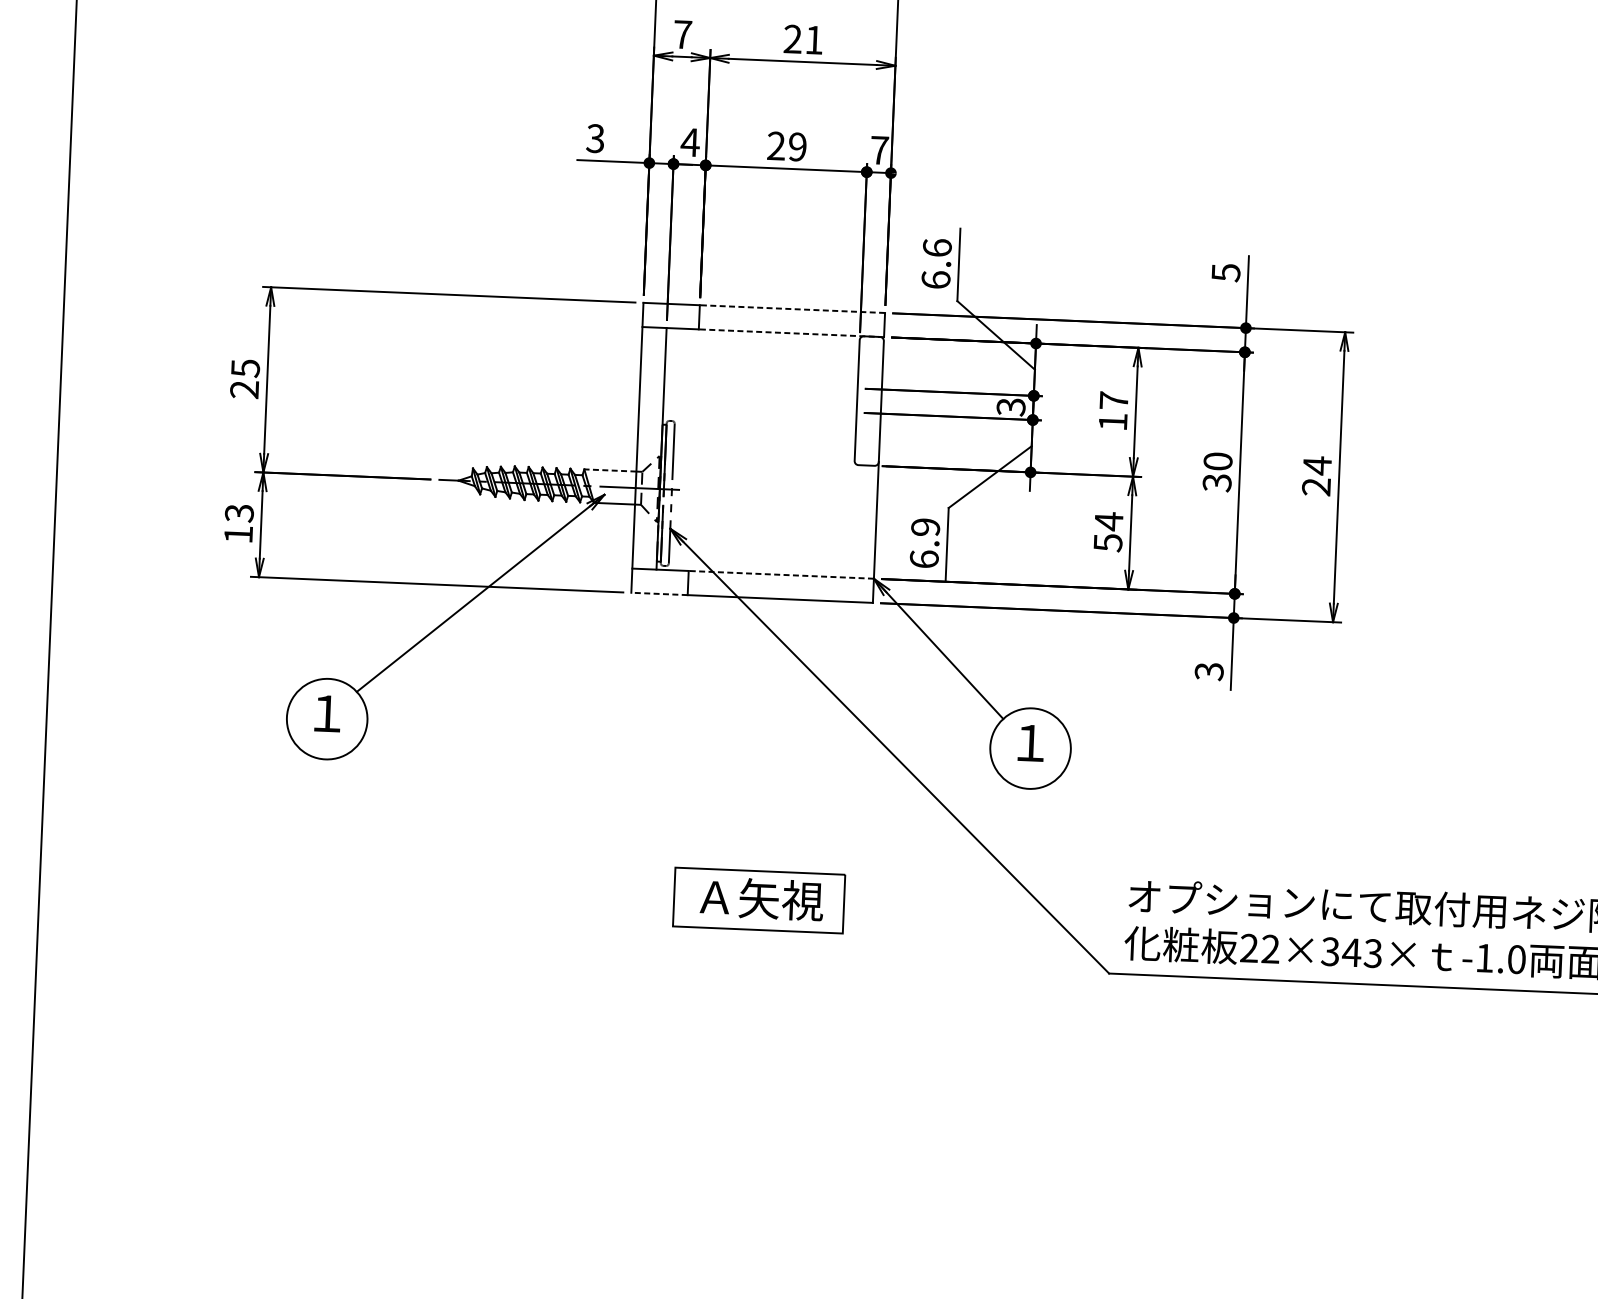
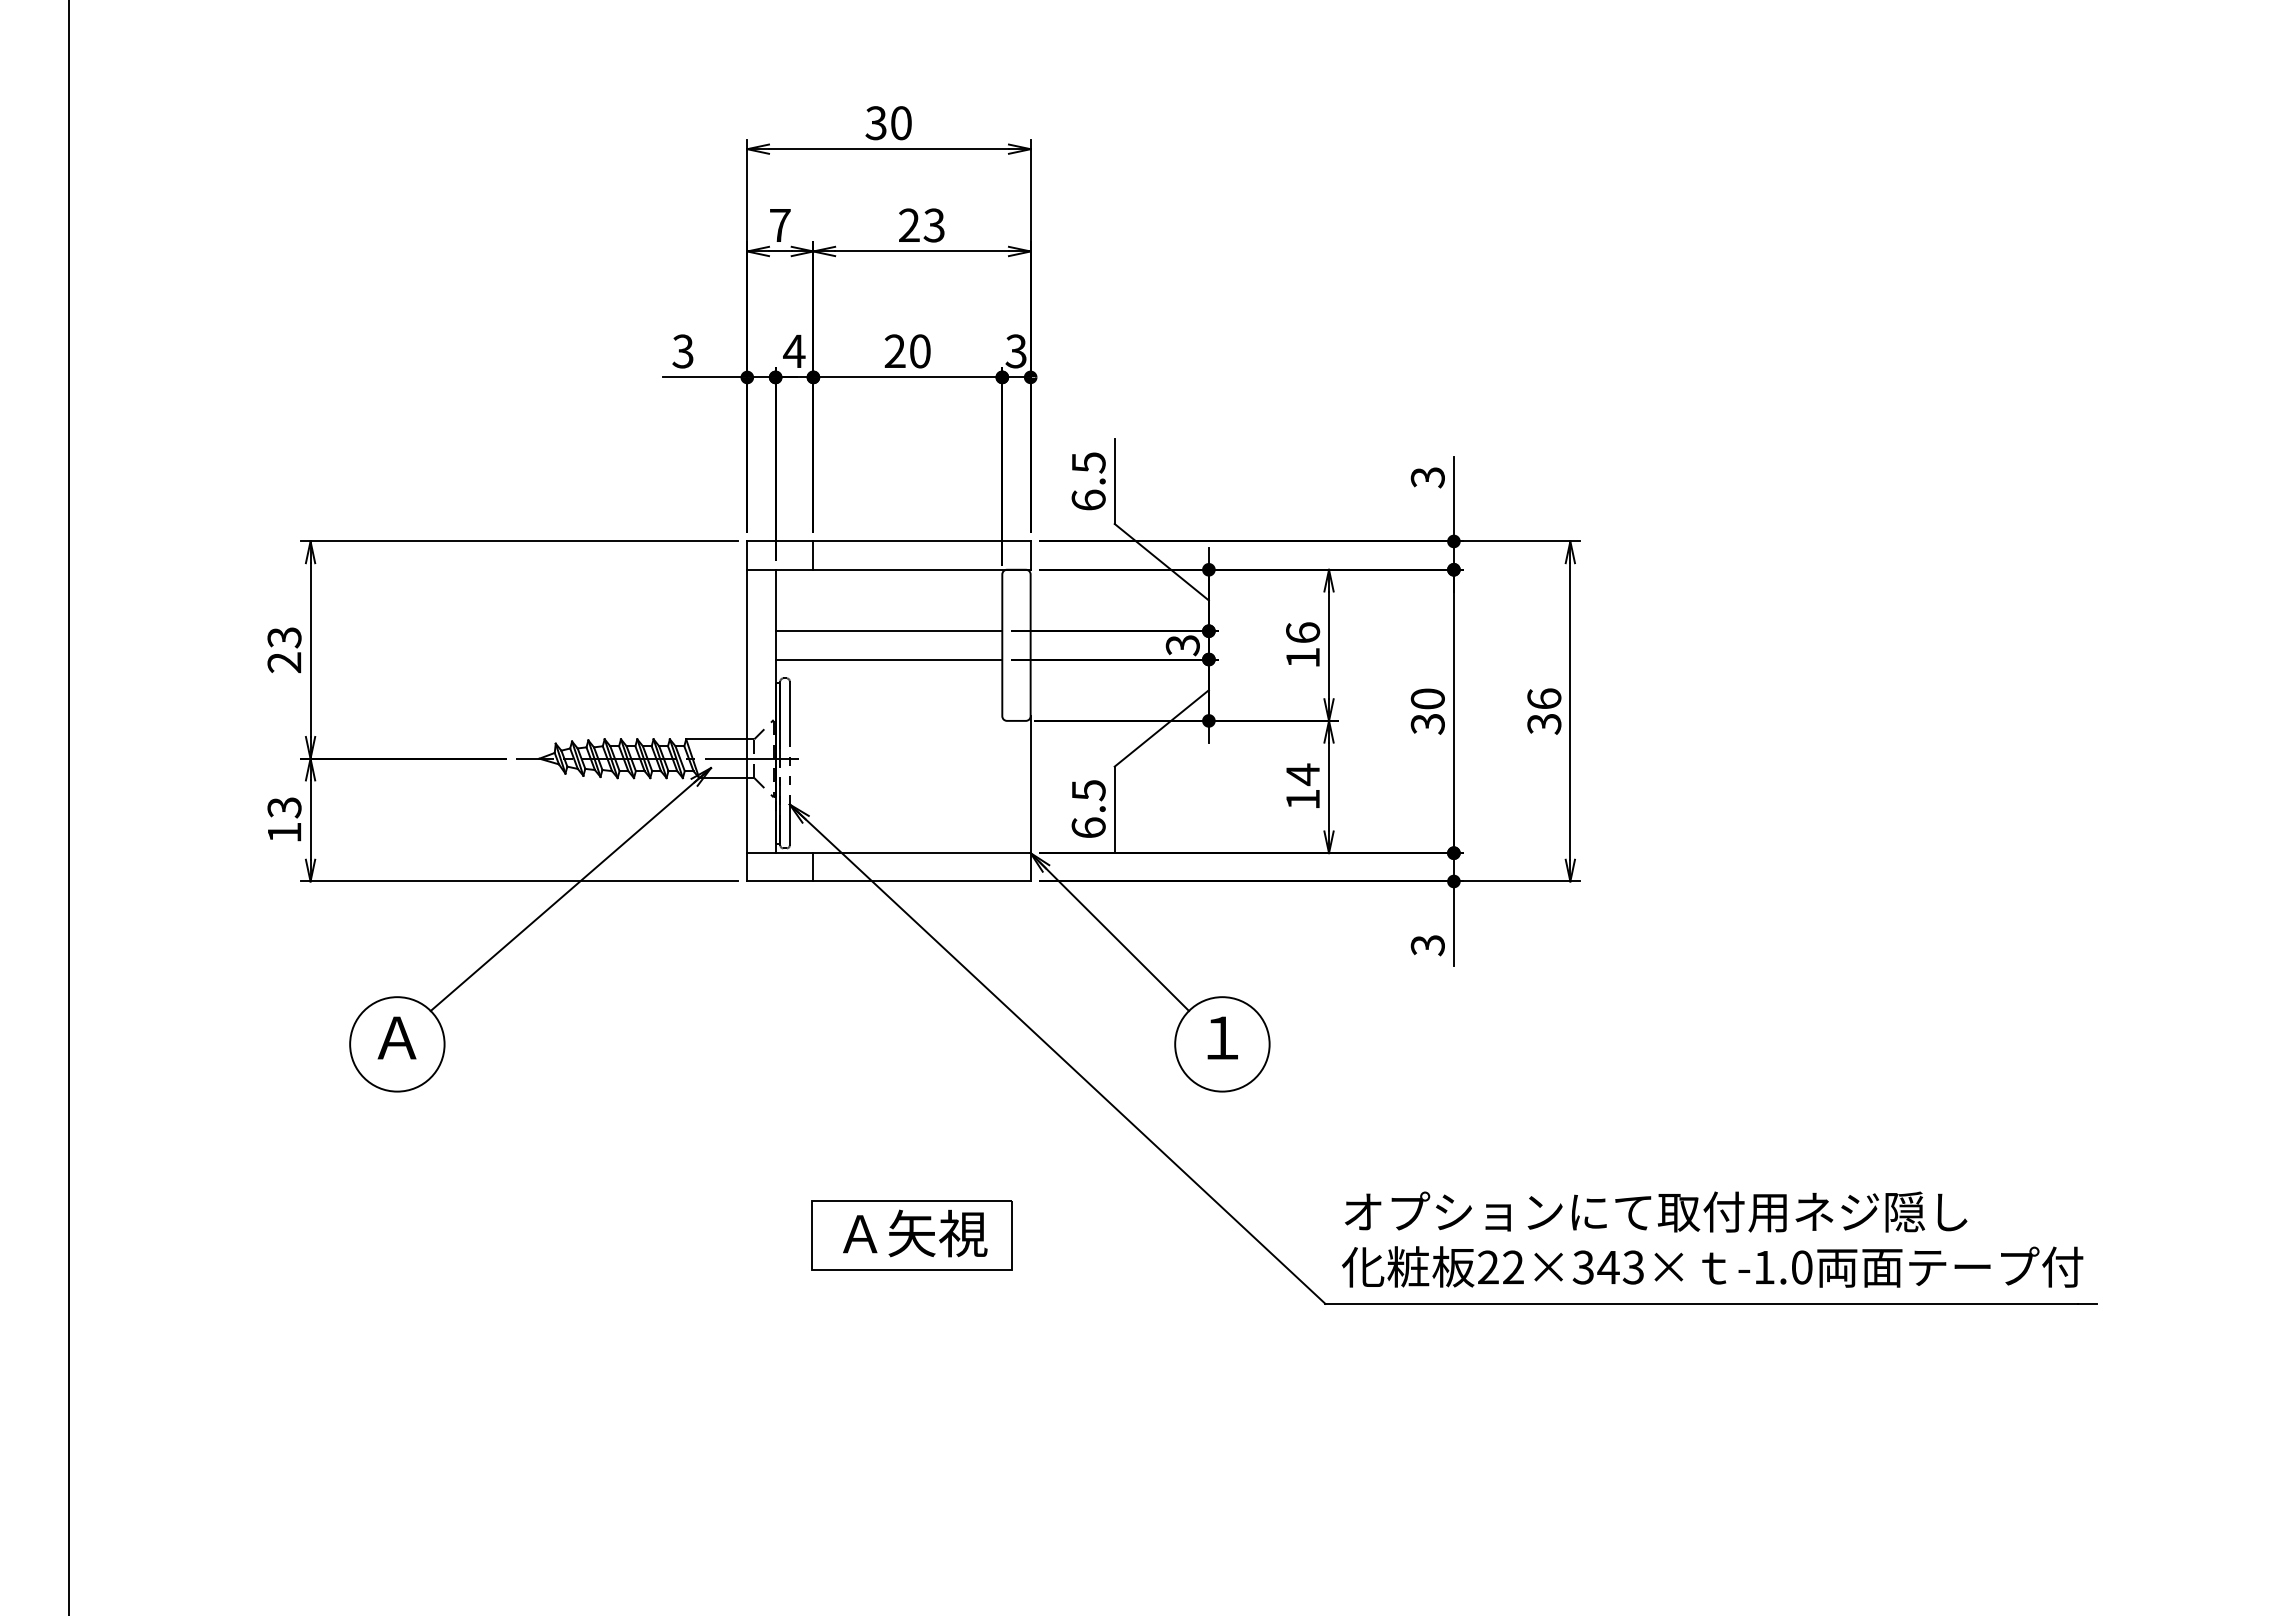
text: (813, 40) -> (933, 225), 21 -> 23
text: (797, 147) -> (919, 351), 29 -> 20
text: (878, 150) -> (1015, 351), 7 -> 3
text: (937, 247) -> (1088, 462), 6.6 -> 6.5
text: (1224, 272) -> (1426, 477), 5 -> 3
line: (792, 309) -> (922, 541), dashed -> solid
line: (791, 333) -> (922, 569), dashed -> solid
text: (244, 368) -> (283, 637), 25 -> 23
line: (760, 384) -> (888, 631), added
text: (1114, 400) -> (1303, 632), 17 -> 16
line: (759, 408) -> (888, 659), added
line: (610, 470) -> (716, 739), dashed -> solid
text: (1317, 475) -> (1544, 710), 24 -> 36
text: (925, 527) -> (1088, 790), 6.9 -> 6.5
text: (1108, 542) -> (1303, 799), 54 -> 14
line: (781, 575) -> (922, 853), dashed -> solid
line: (658, 593) -> (779, 881), dashed -> solid
text: (326, 713) -> (396, 1037), １ -> Ａ

